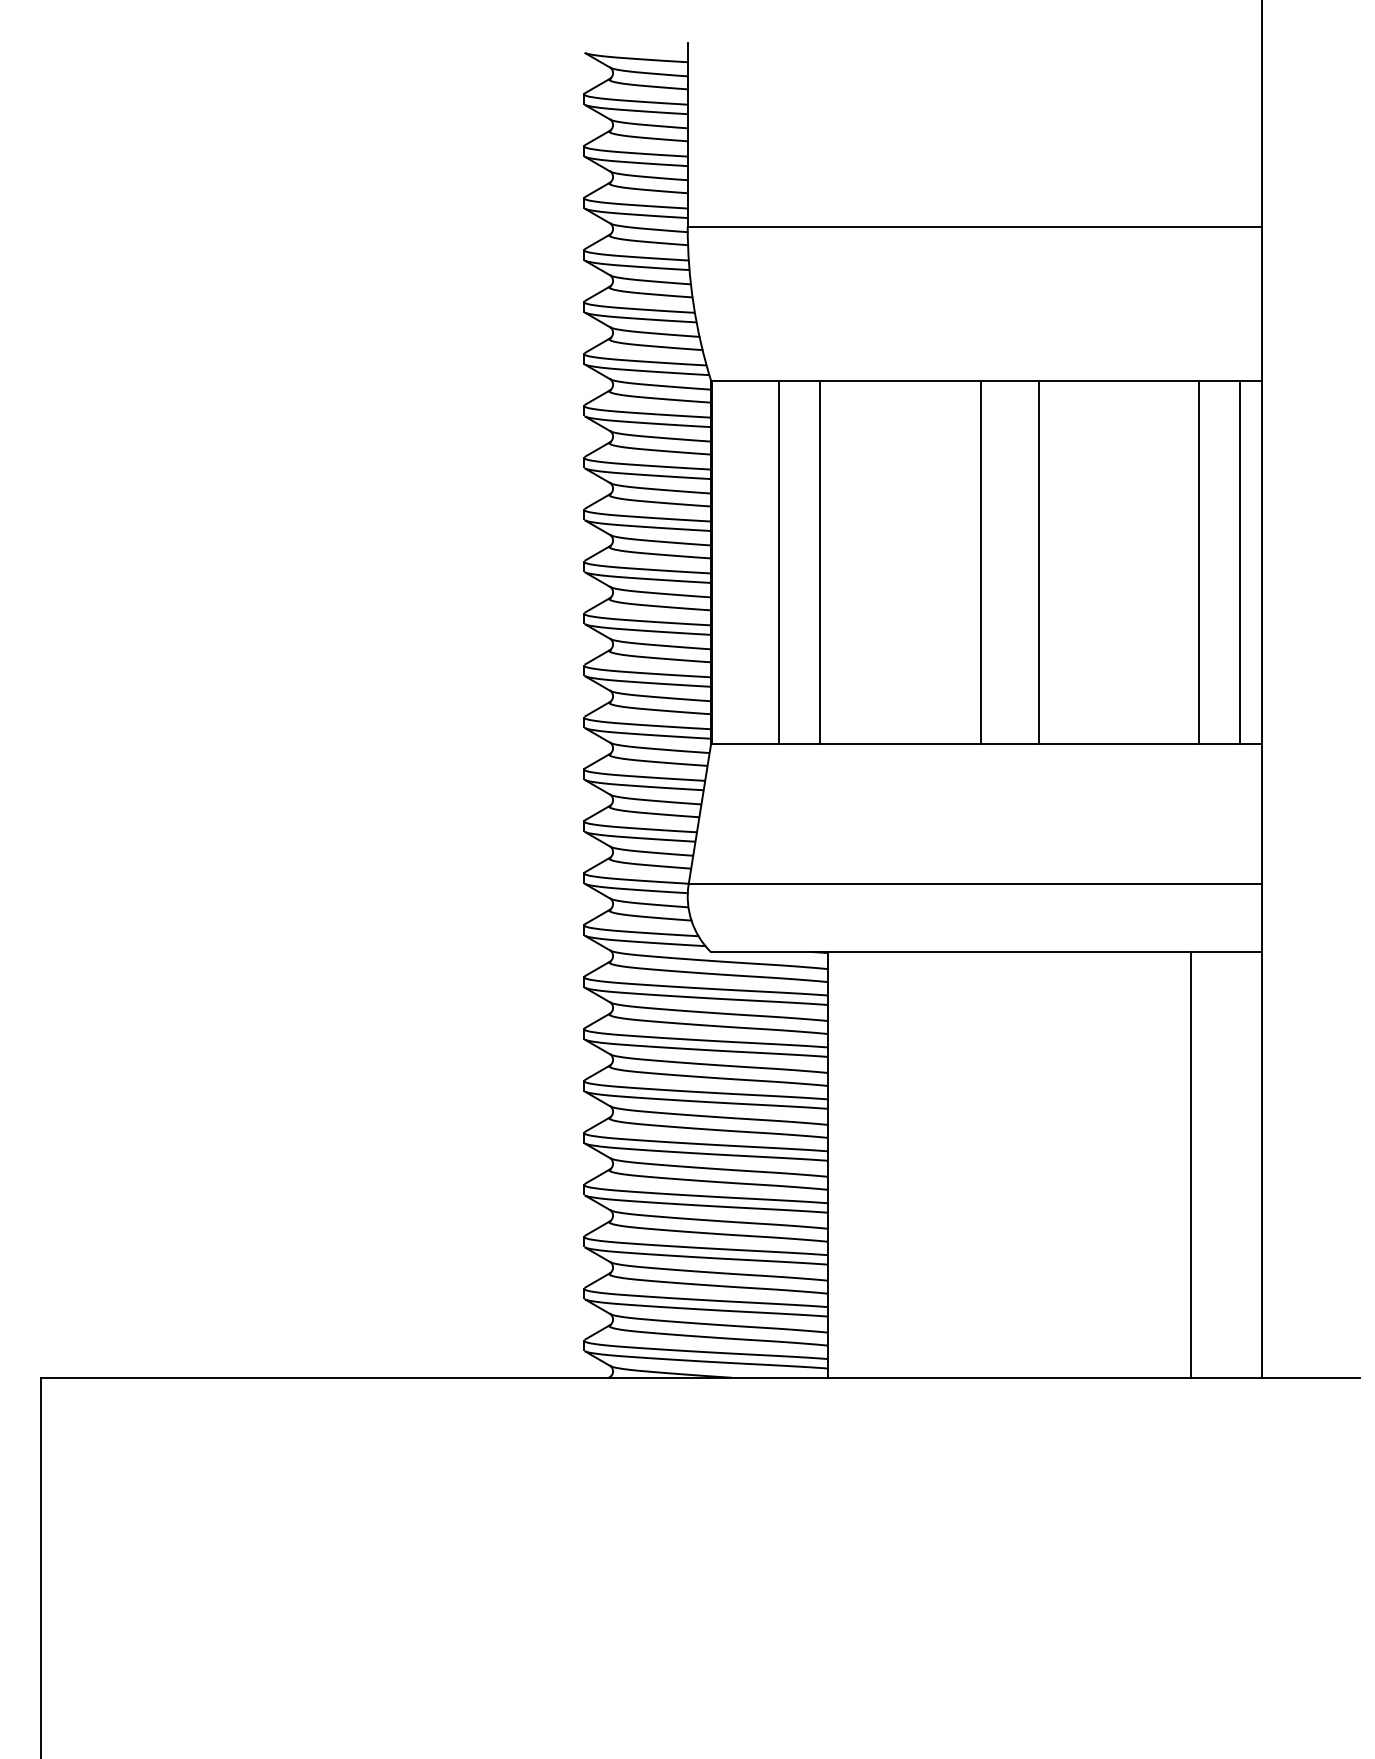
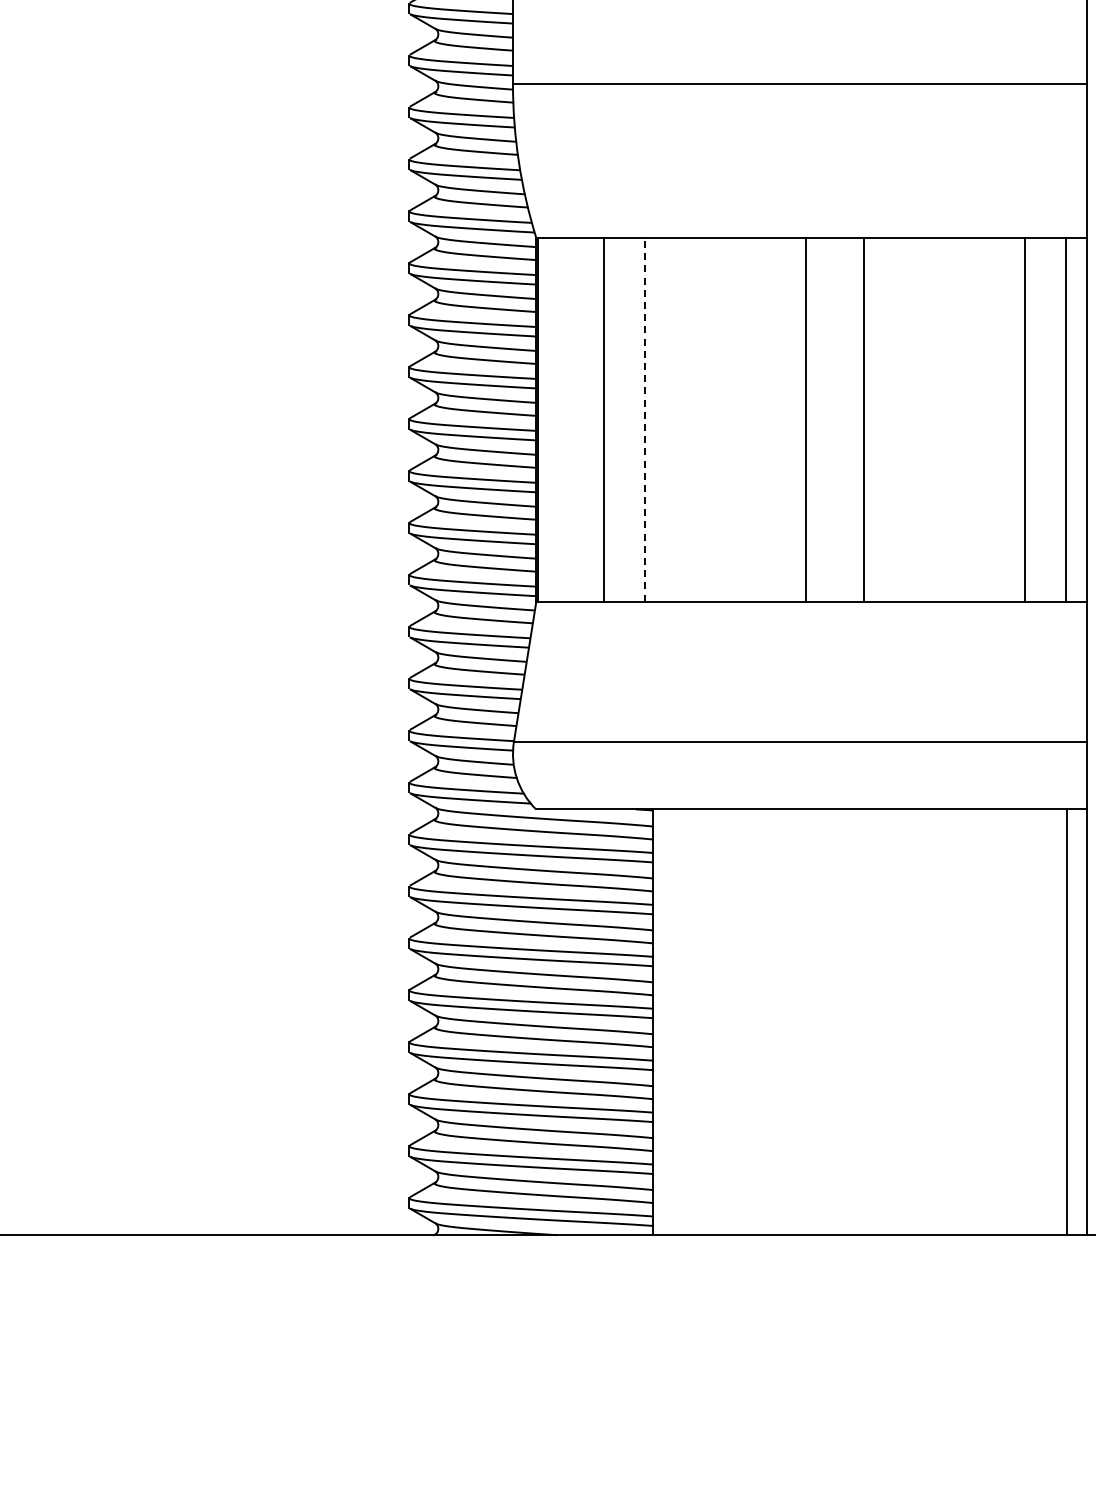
line: (819, 562) -> (644, 419), solid -> dashed
line: (1191, 1164) -> (1066, 1021), moved

